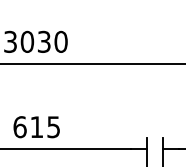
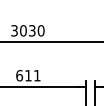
text: (54, 126) -> (37, 75), 615 -> 611

